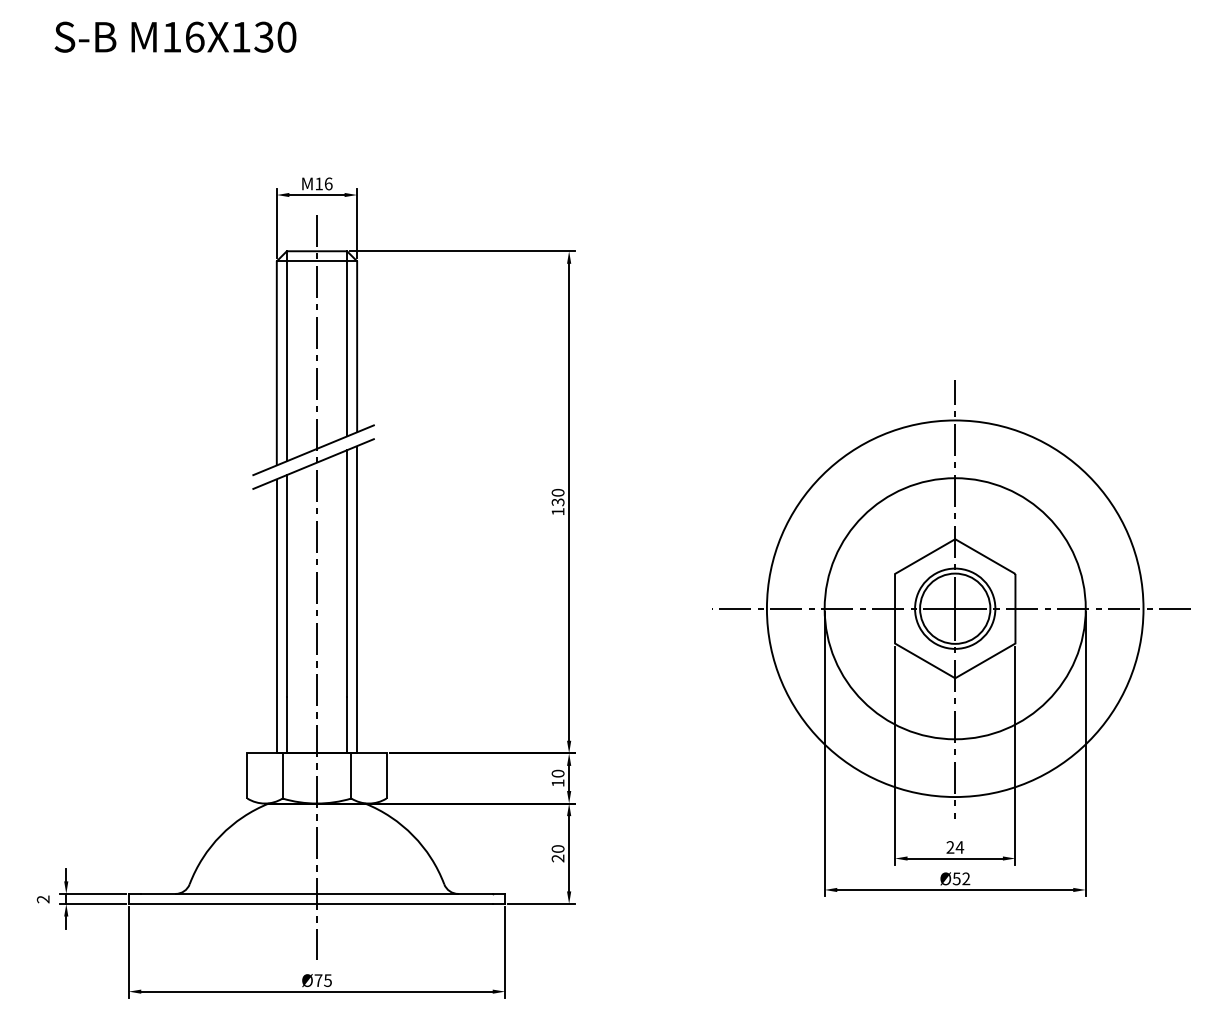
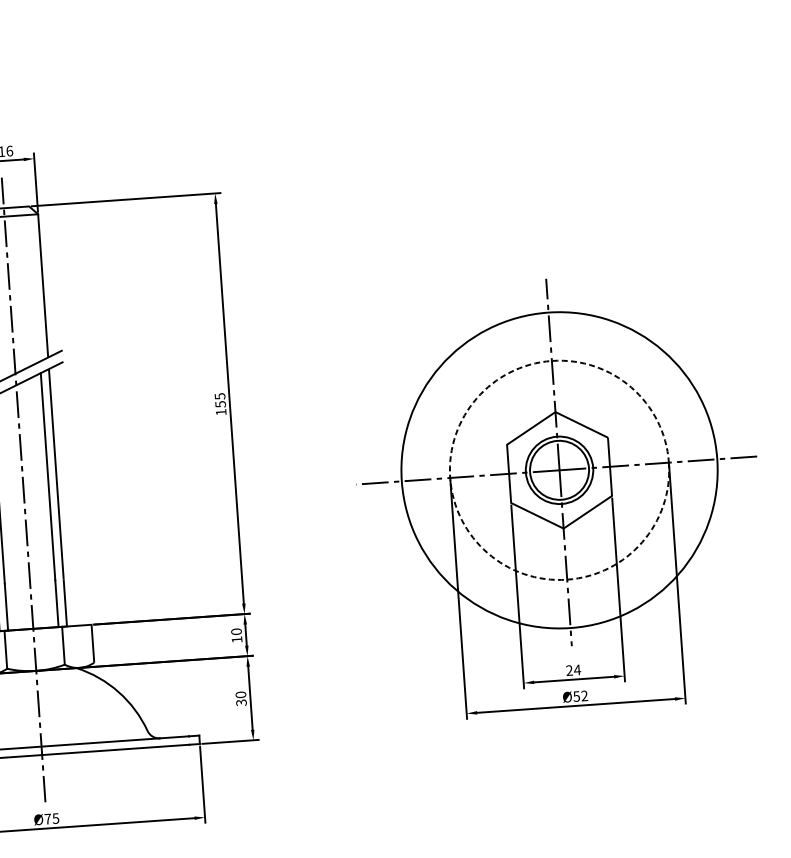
line: (347, 343) -> (34, 283), removed
text: (557, 496) -> (219, 399), 130 -> 155
circle: (954, 608) -> (558, 470), solid -> dashed
text: (558, 858) -> (241, 702), 20 -> 30

